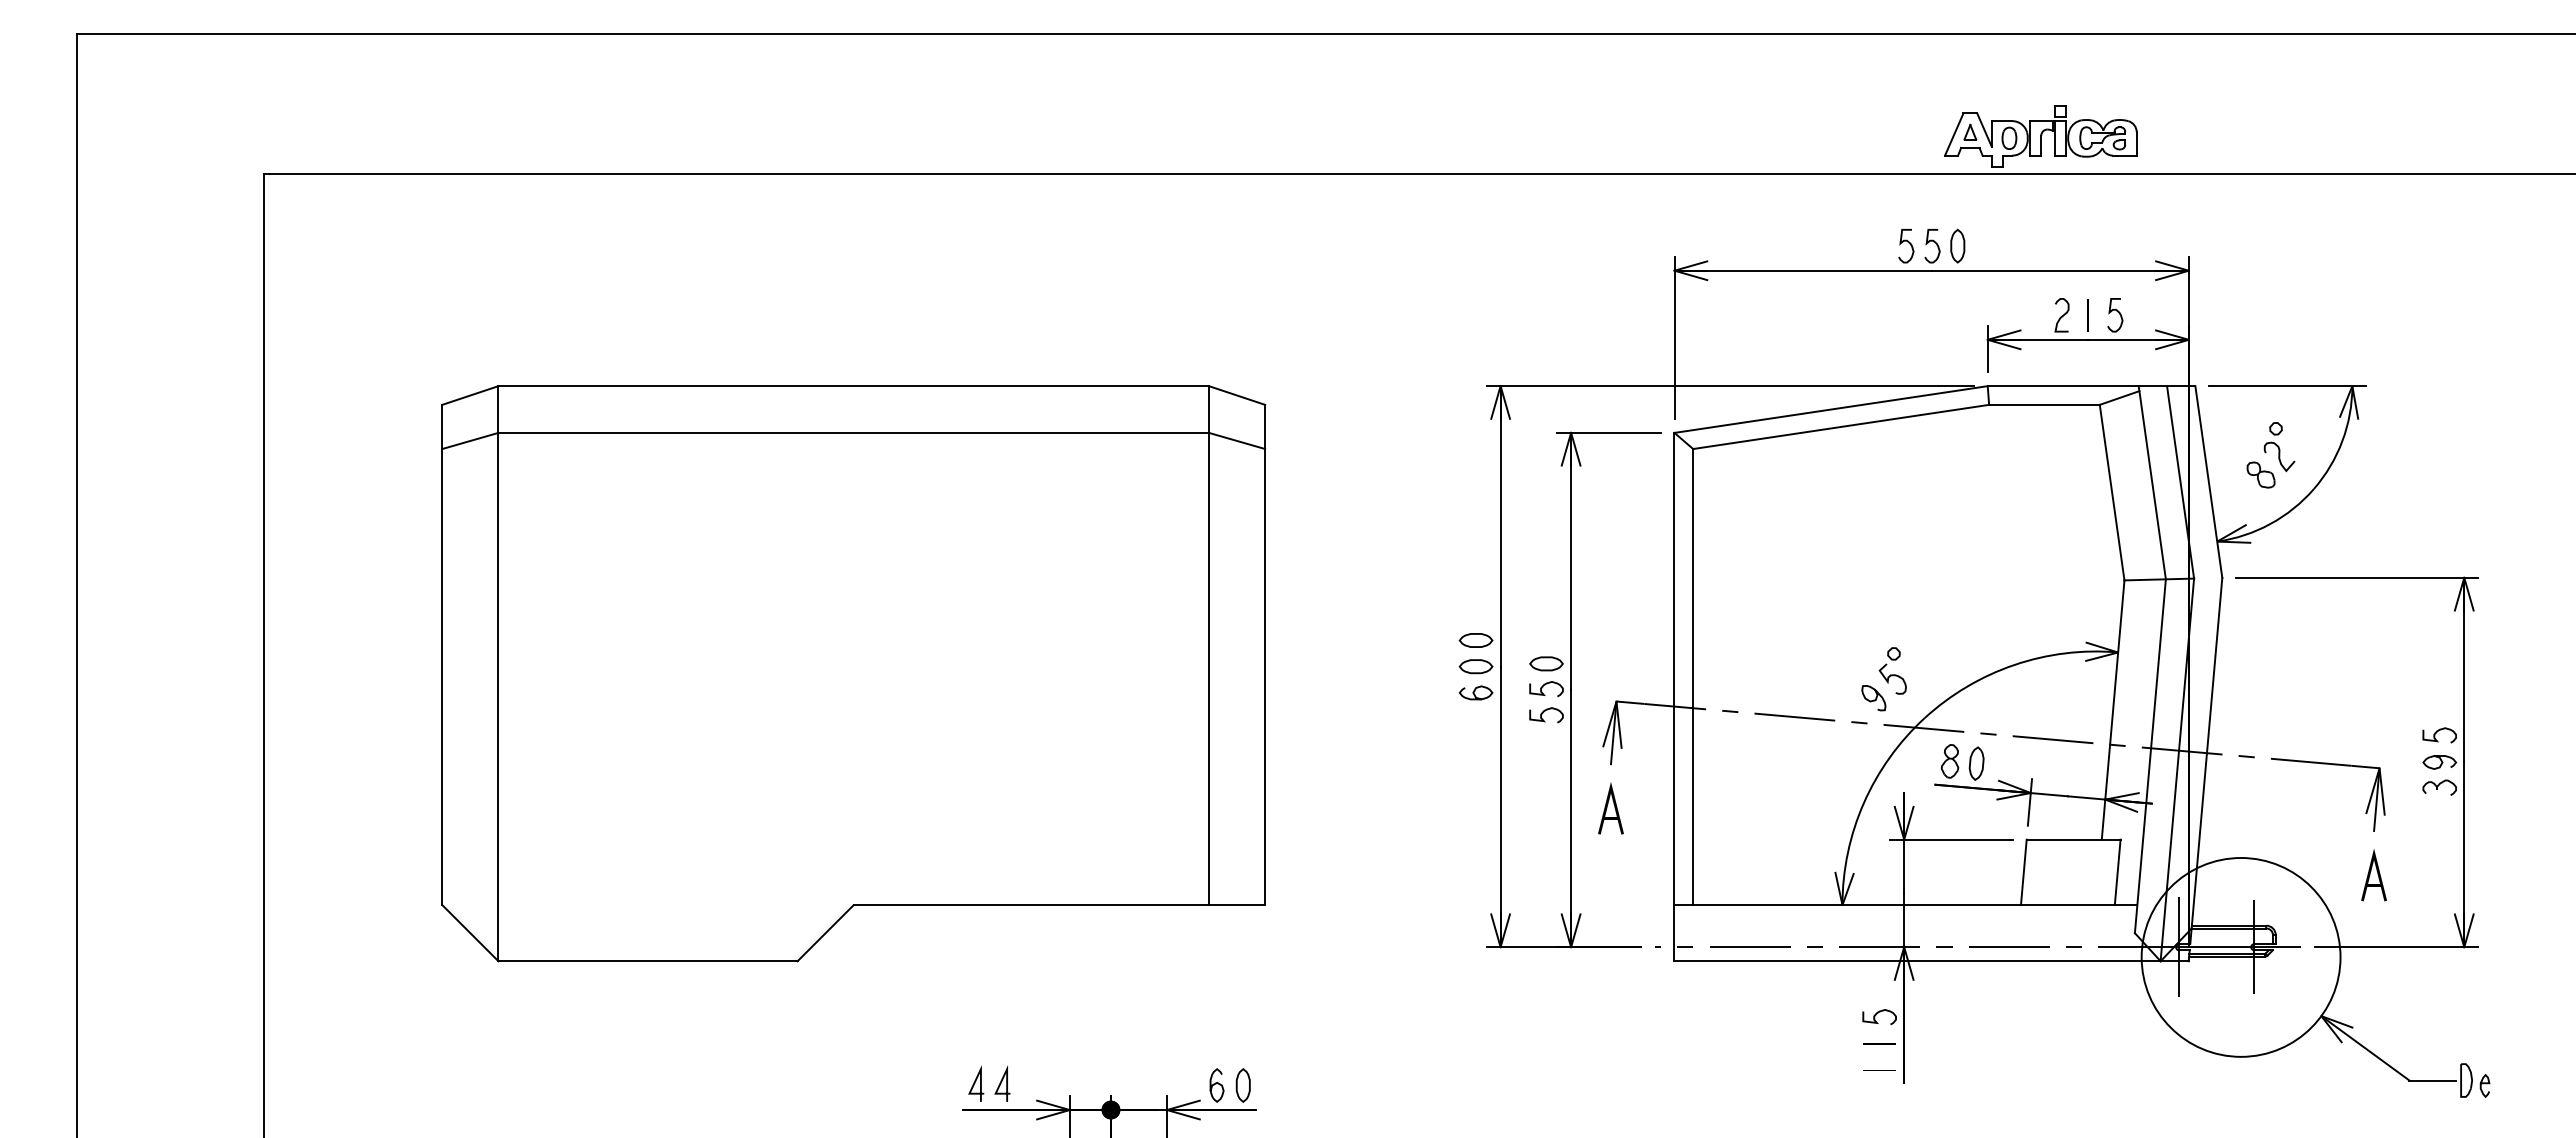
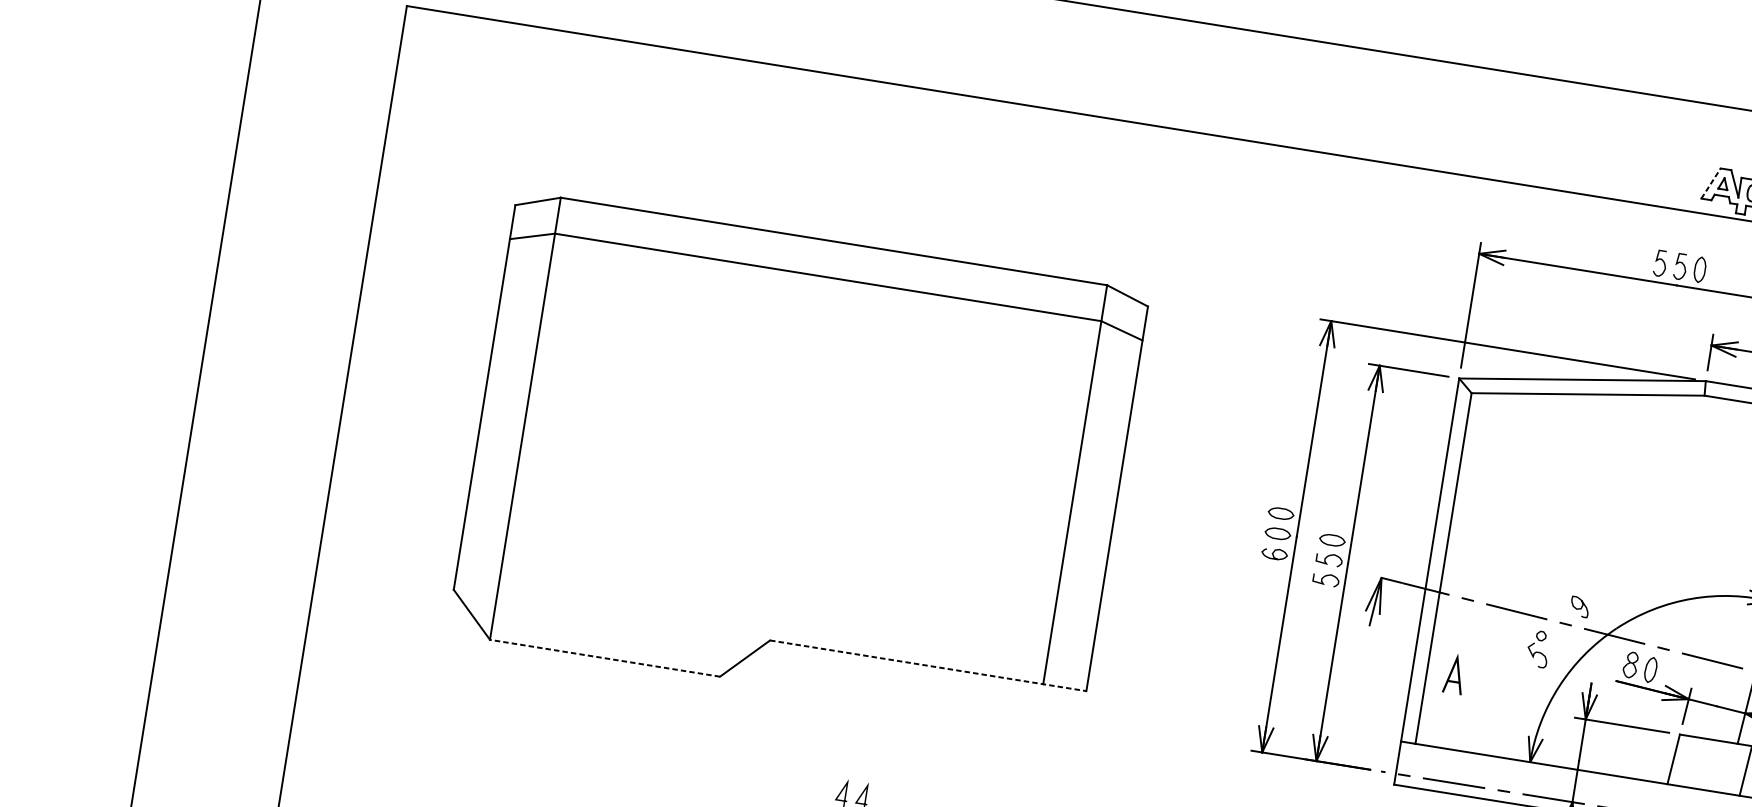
line: (1954, 134) -> (1711, 183), solid -> dashed
part: (1892, 670) -> (1538, 648), moved
part: (1610, 808) -> (1454, 673), moved
line: (1059, 905) -> (928, 666), solid -> dashed
line: (648, 961) -> (605, 658), solid -> dashed

